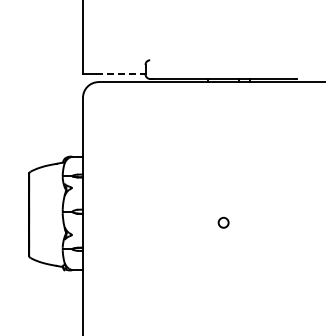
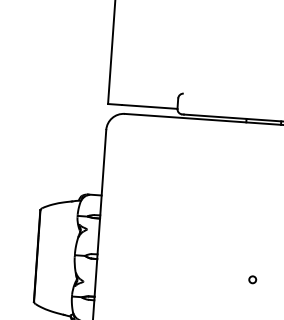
line: (120, 74) -> (149, 107), dashed -> solid
circle: (223, 222) -> (252, 279), size x0.62

